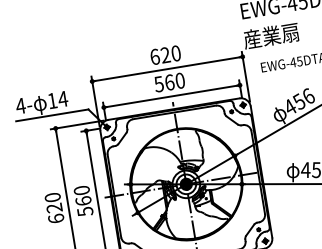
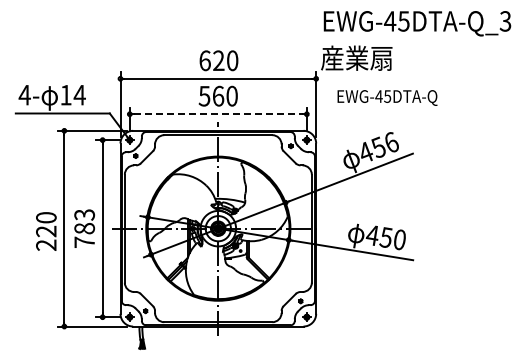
line: (172, 96) -> (218, 114), solid -> dashed
text: (83, 201) -> (84, 228), 560 -> 783
text: (56, 218) -> (46, 244), 620 -> 220

